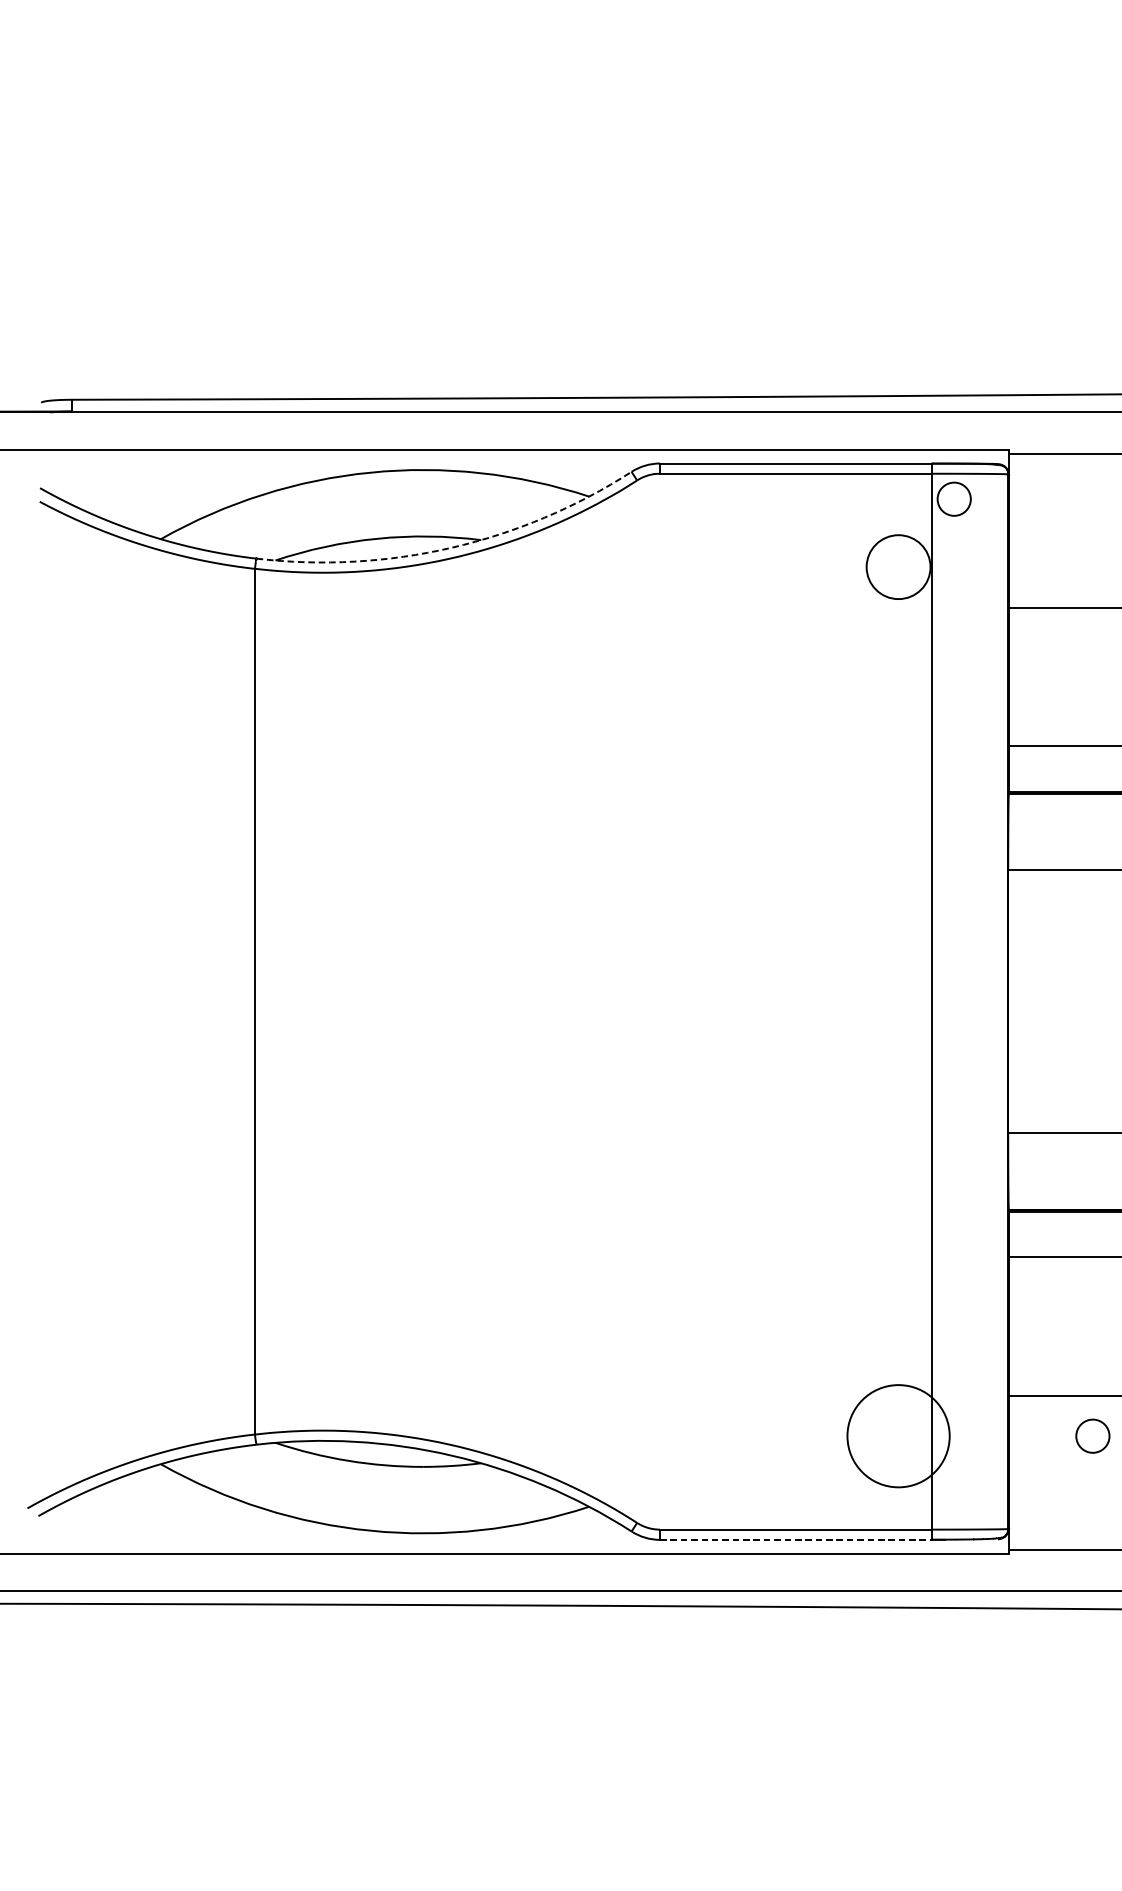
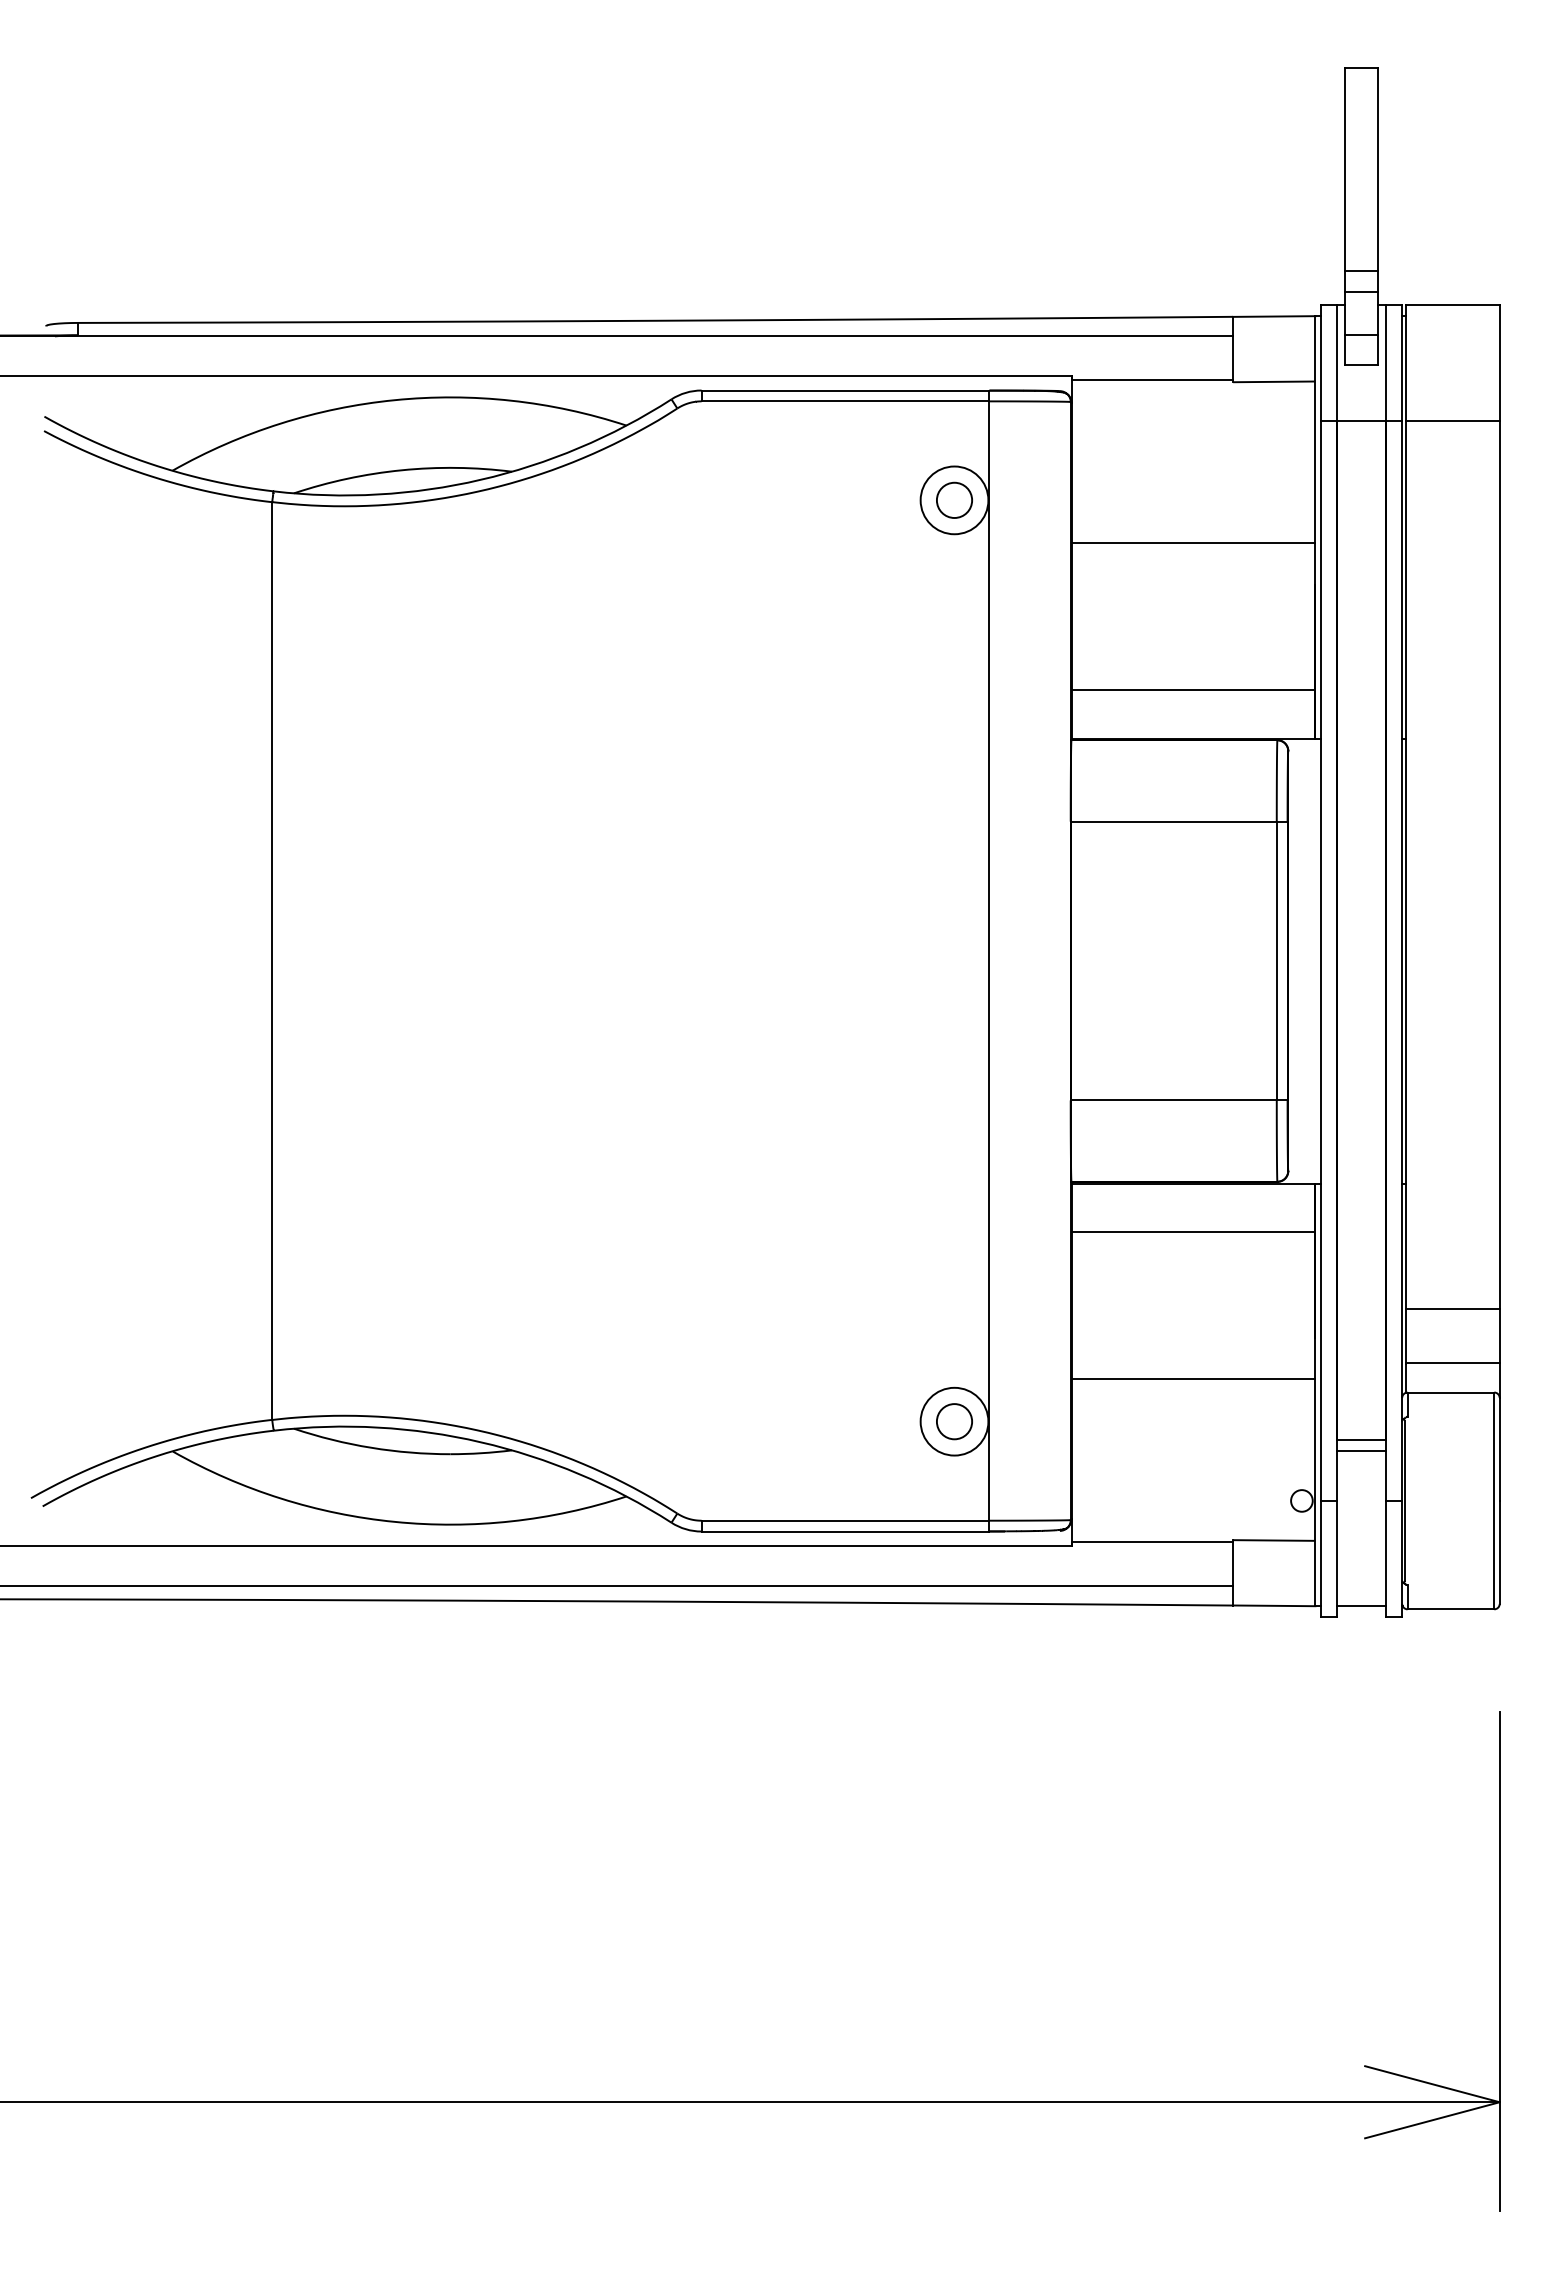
circle: (954, 498) -> (954, 499), moved
arc: (451, 547) -> (480, 479), dashed -> solid
circle: (898, 1436) -> (954, 1421), size x0.62
circle: (1092, 1436) -> (954, 1421), moved
line: (795, 1539) -> (845, 1531), dashed -> solid

